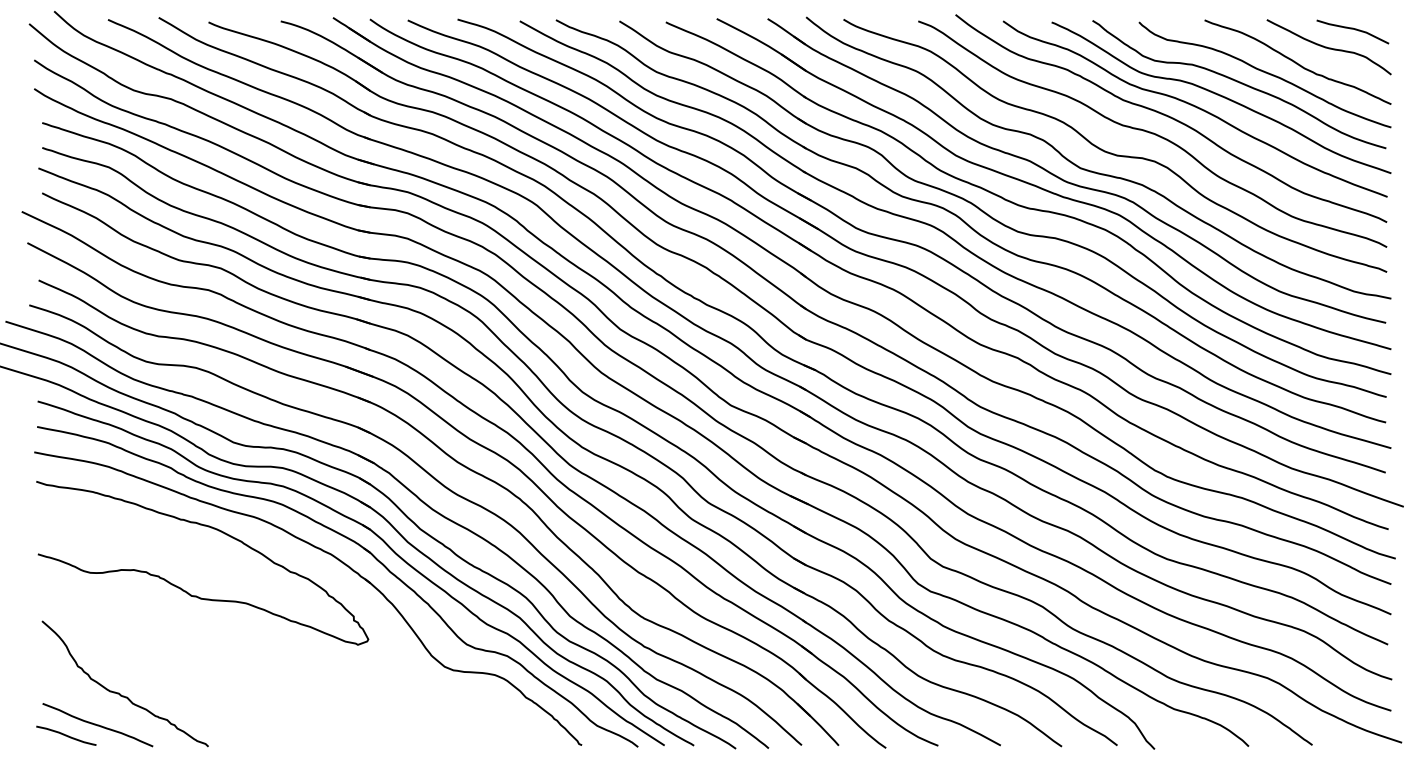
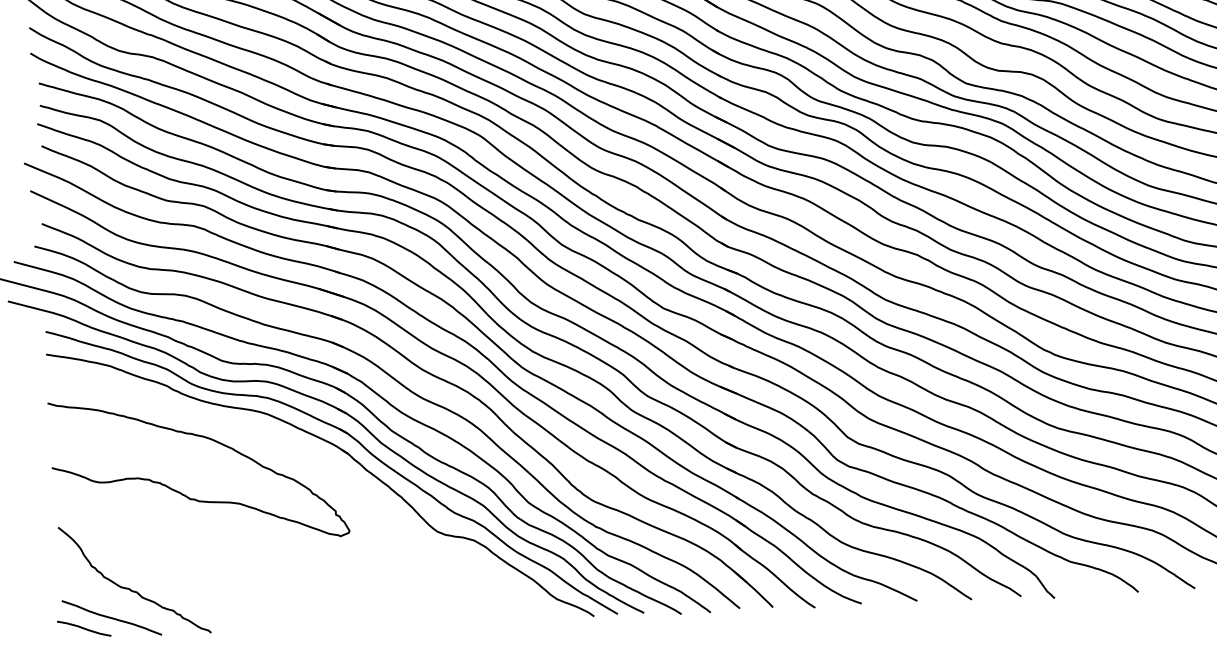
part: (336, 559) -> (318, 461), removed

